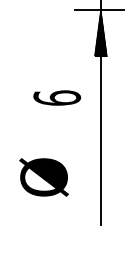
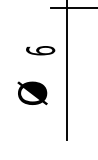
hatch: (101, 33) -> (67, 22), removed
text: (56, 97) -> (40, 50), moved
text: (43, 177) -> (32, 93), moved

